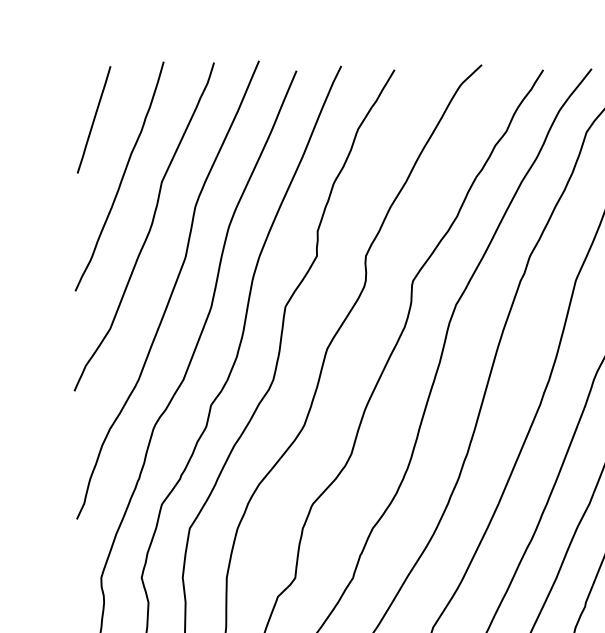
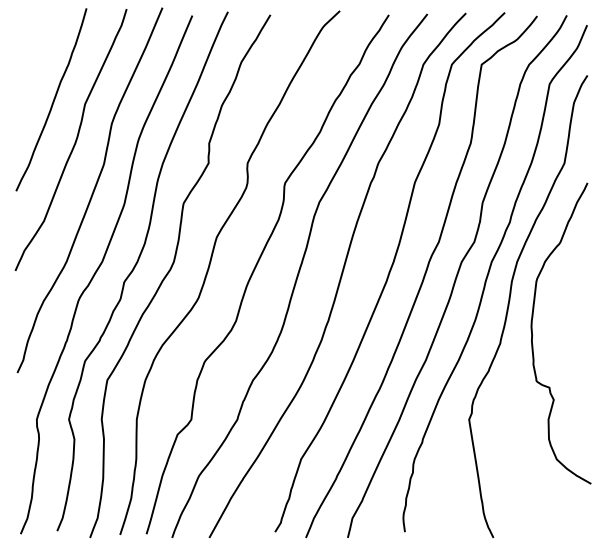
line: (93, 119) -> (30, 54), removed

